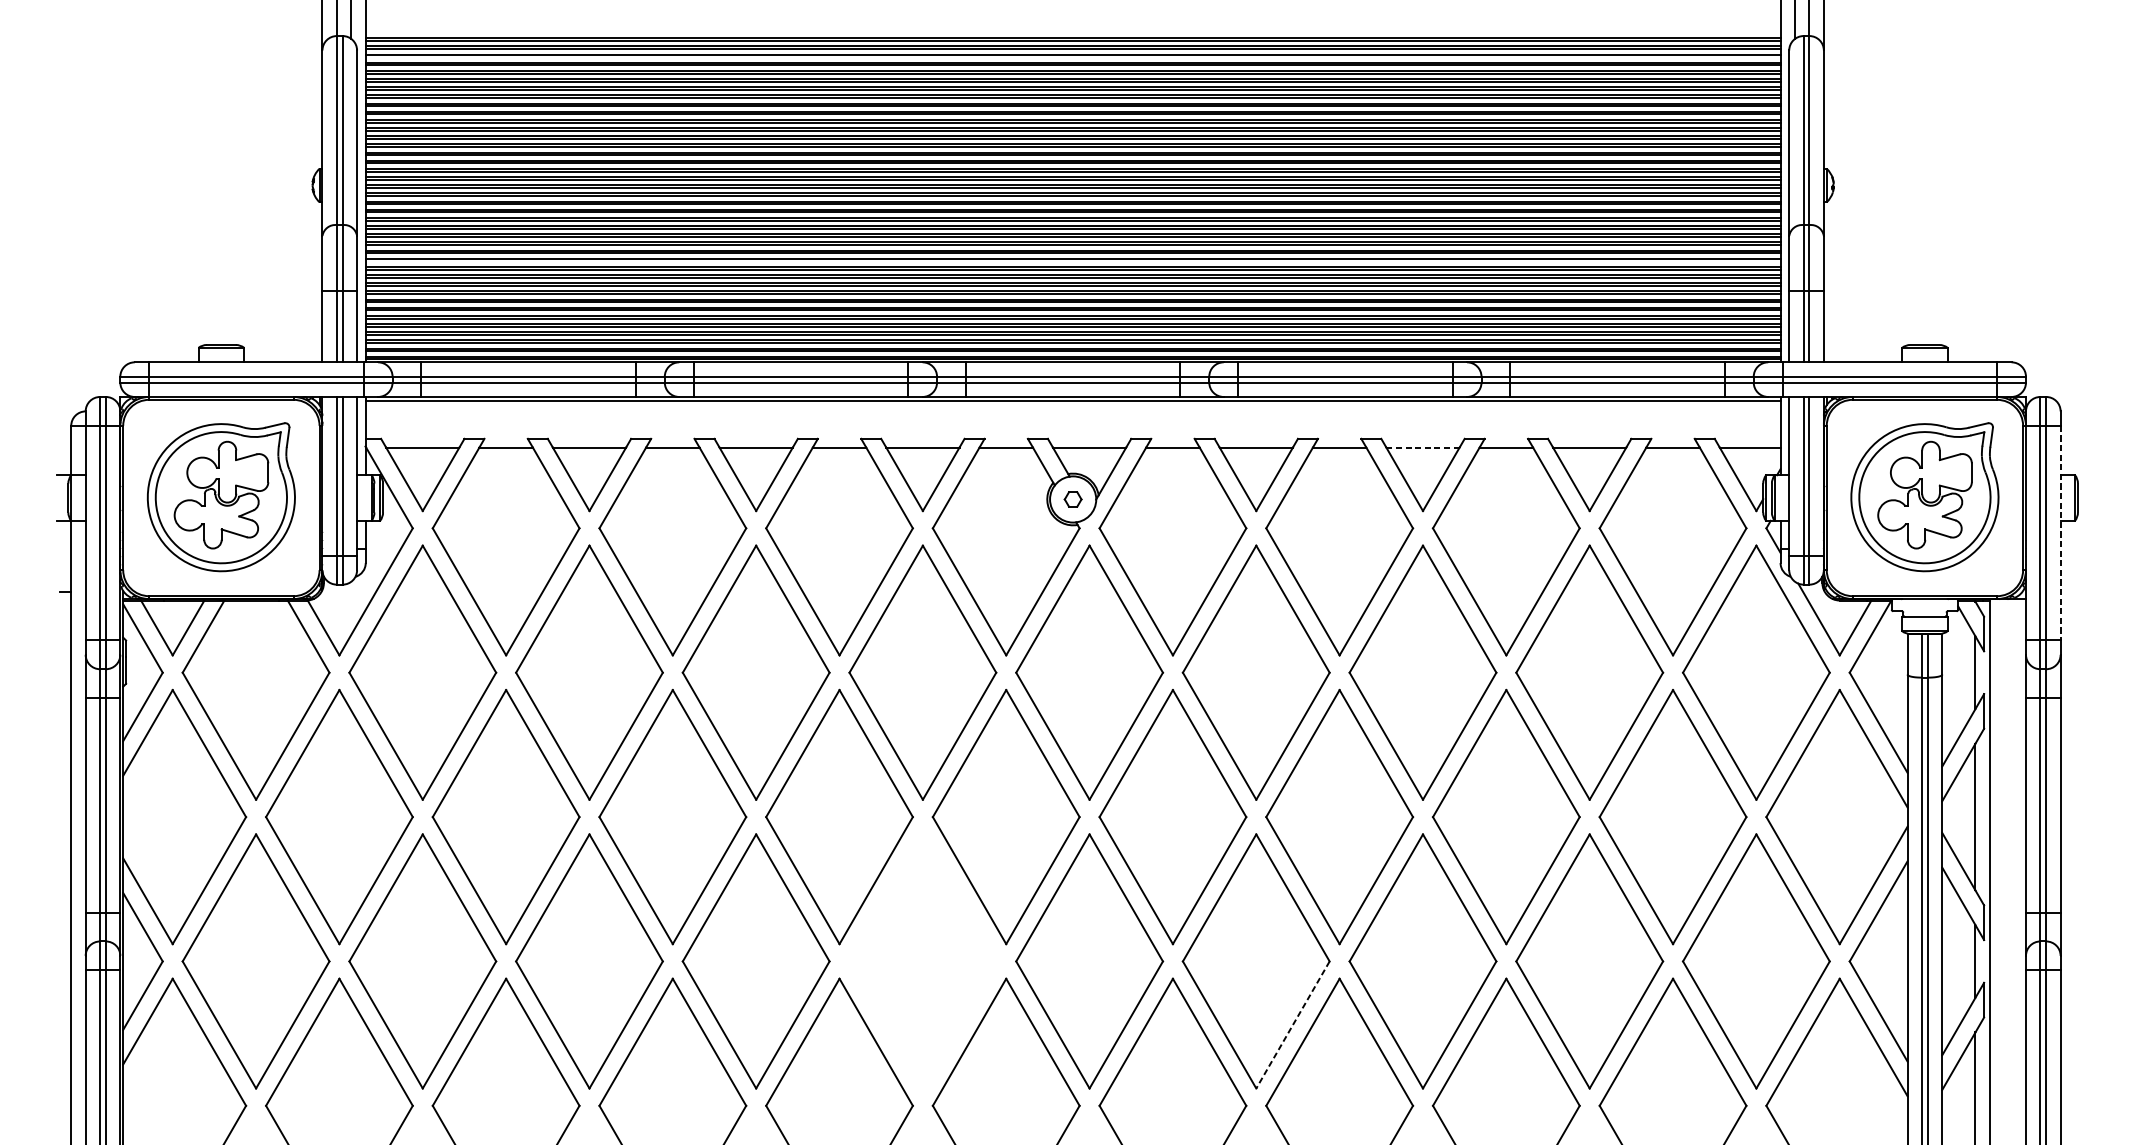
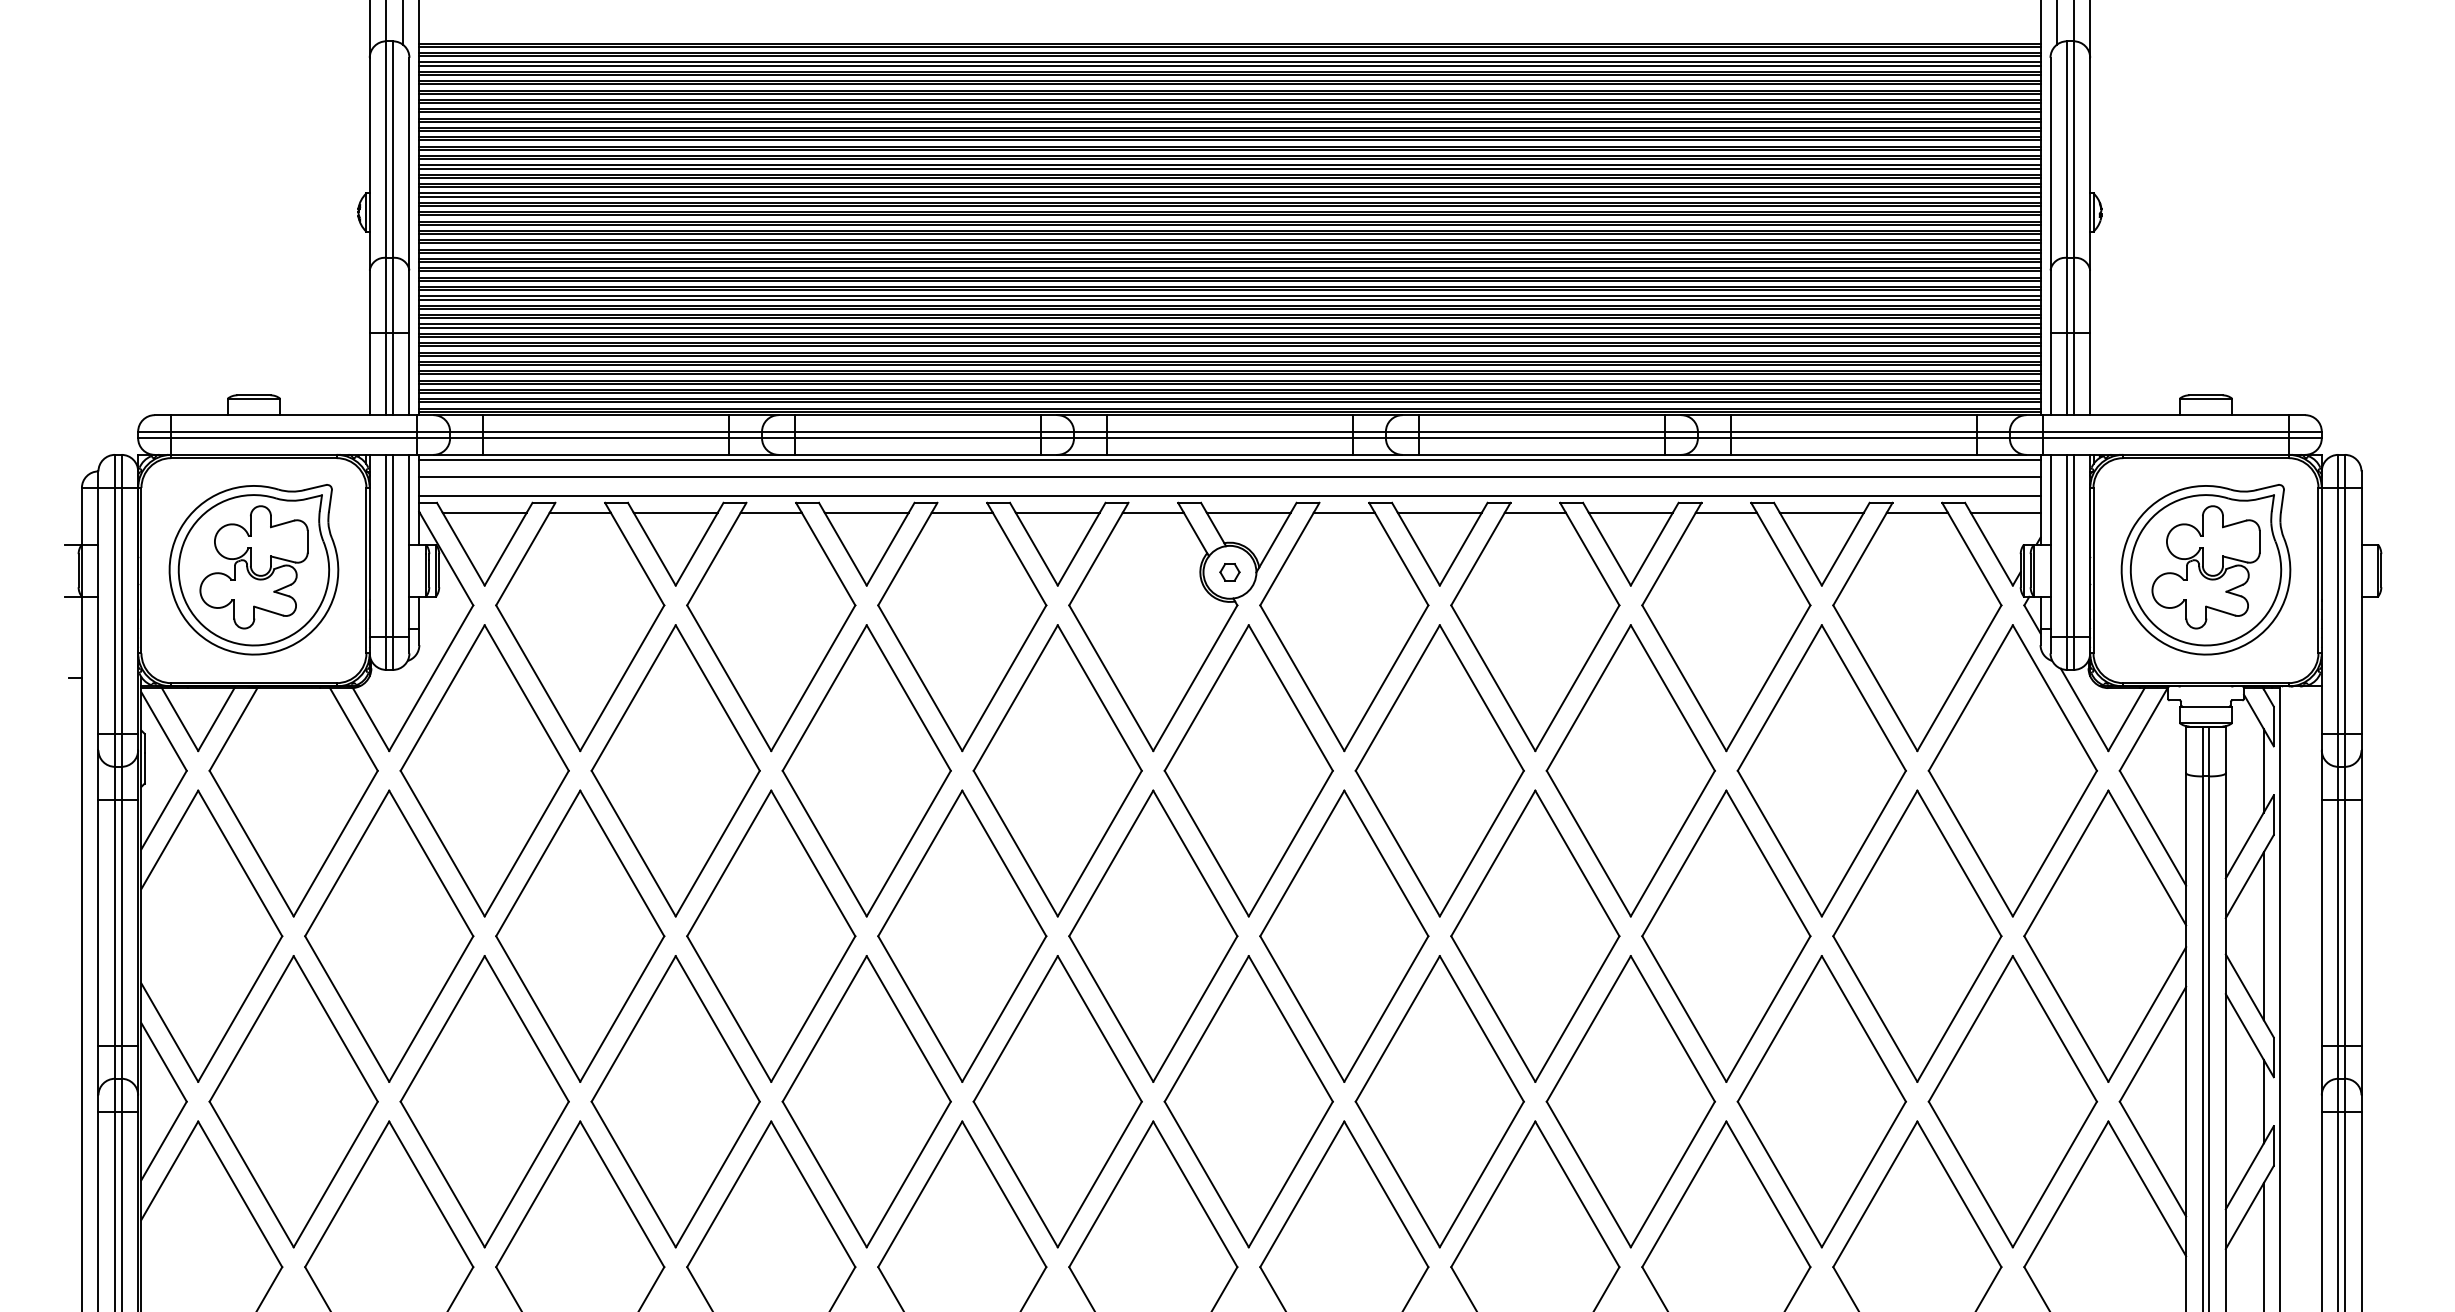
line: (1072, 57) -> (1229, 65), added
line: (1072, 261) -> (1229, 299), added
line: (1072, 416) -> (1229, 477), added
line: (1072, 433) -> (1229, 496), added
line: (1422, 447) -> (1630, 512), dashed -> solid
line: (2060, 532) -> (2361, 610), dashed -> solid
part: (922, 961) -> (1057, 1101), added
line: (1292, 1024) -> (1481, 1174), dashed -> solid

